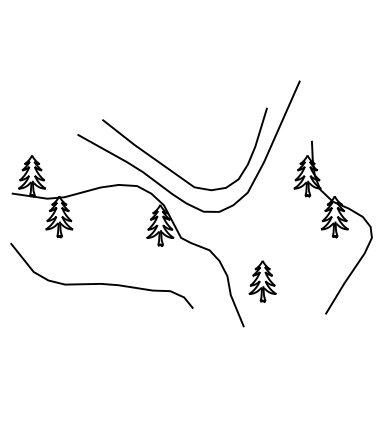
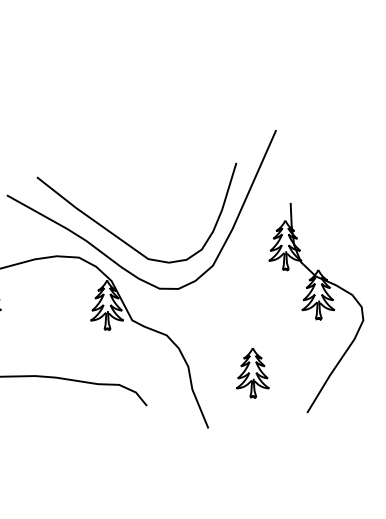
part: (262, 281) -> (252, 373), moved

